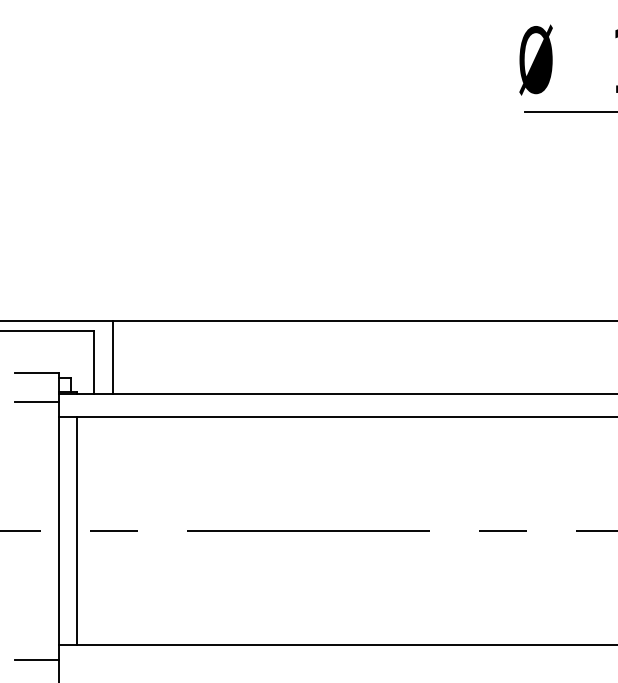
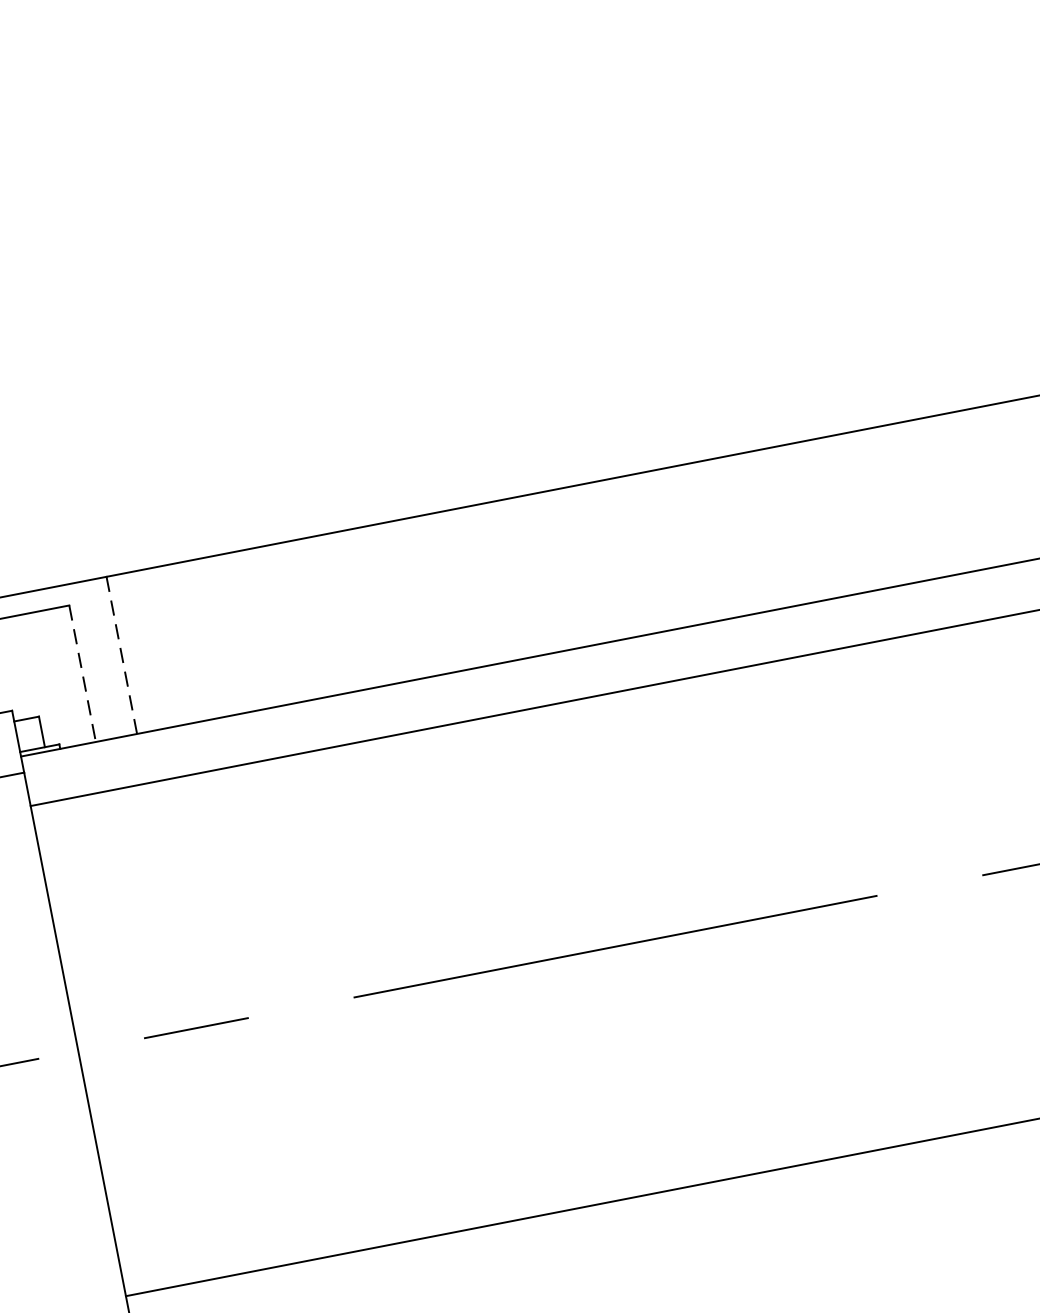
line: (113, 358) -> (123, 656), solid -> dashed
line: (93, 362) -> (81, 673), solid -> dashed
line: (77, 530) -> (117, 1042), removed

